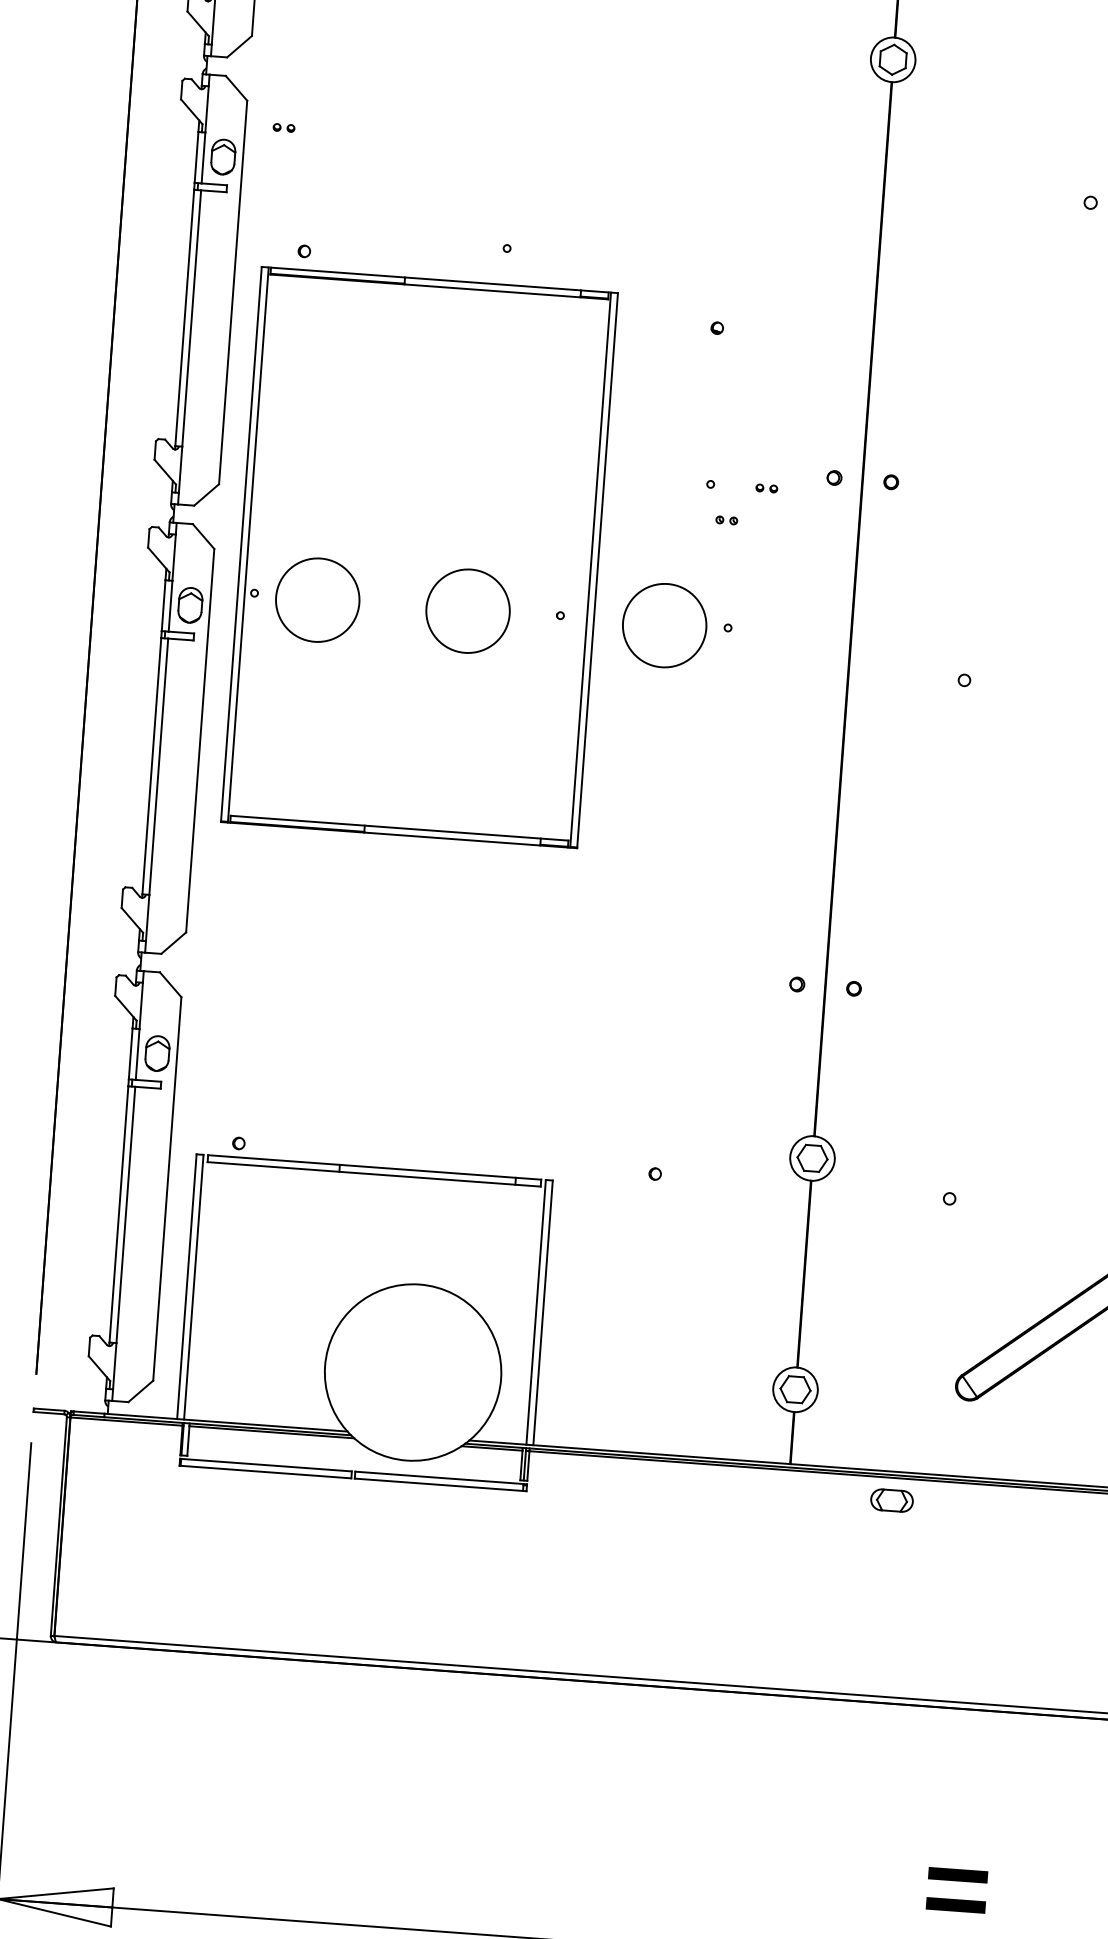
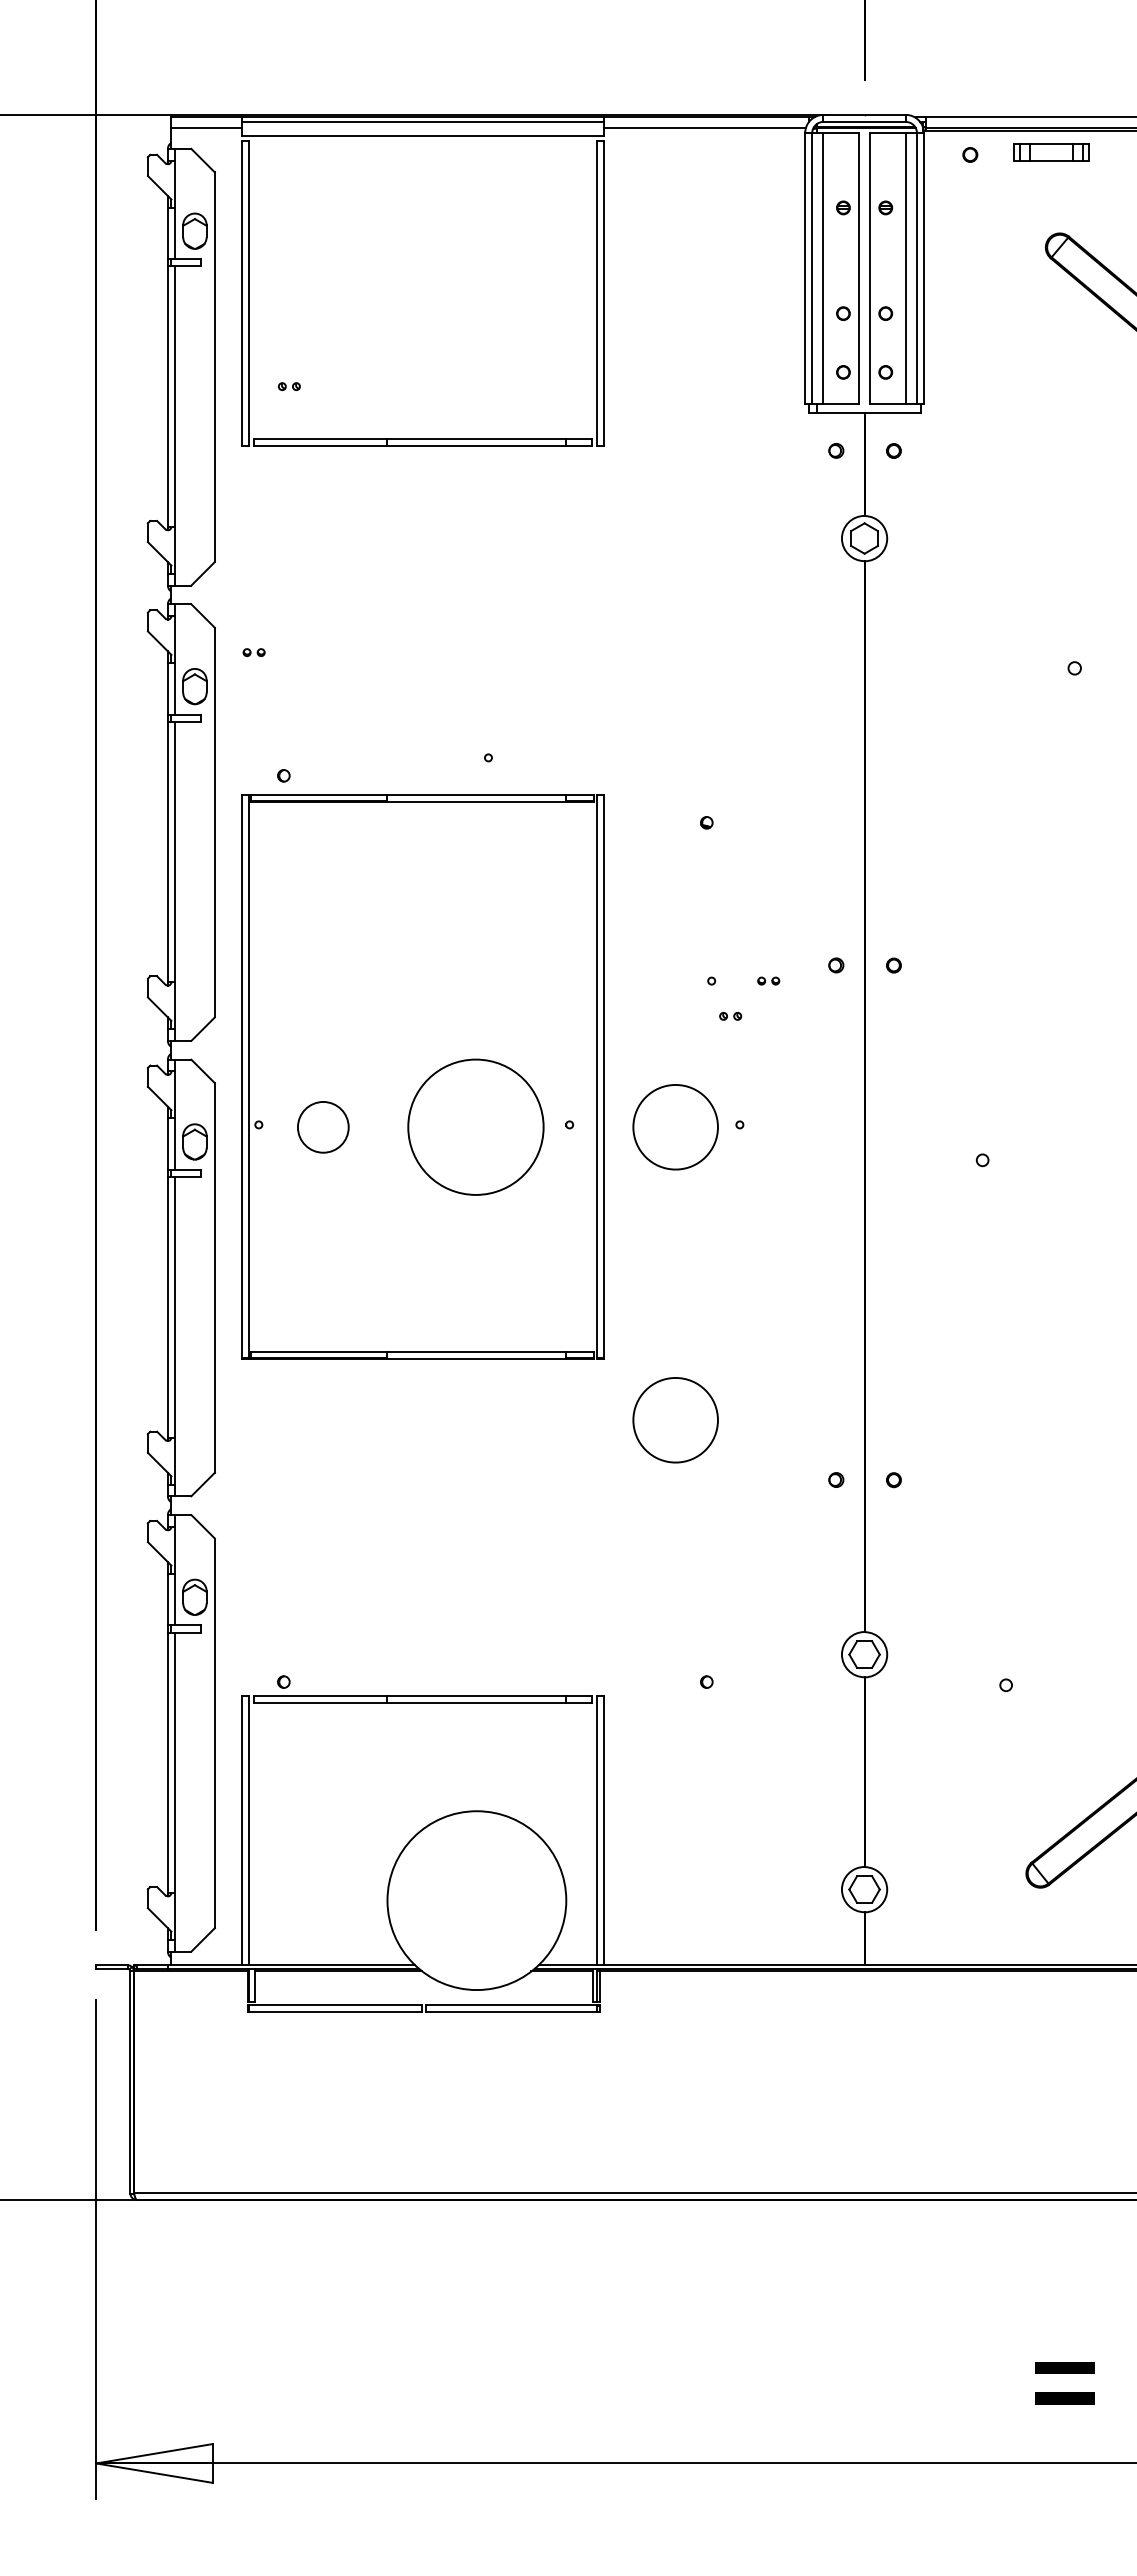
circle: (318, 600) -> (323, 1127), size x0.6
circle: (467, 610) -> (475, 1126), size x1.6
circle: (643, 914) -> (675, 1420), added
part: (892, 1500) -> (970, 1994), removed

